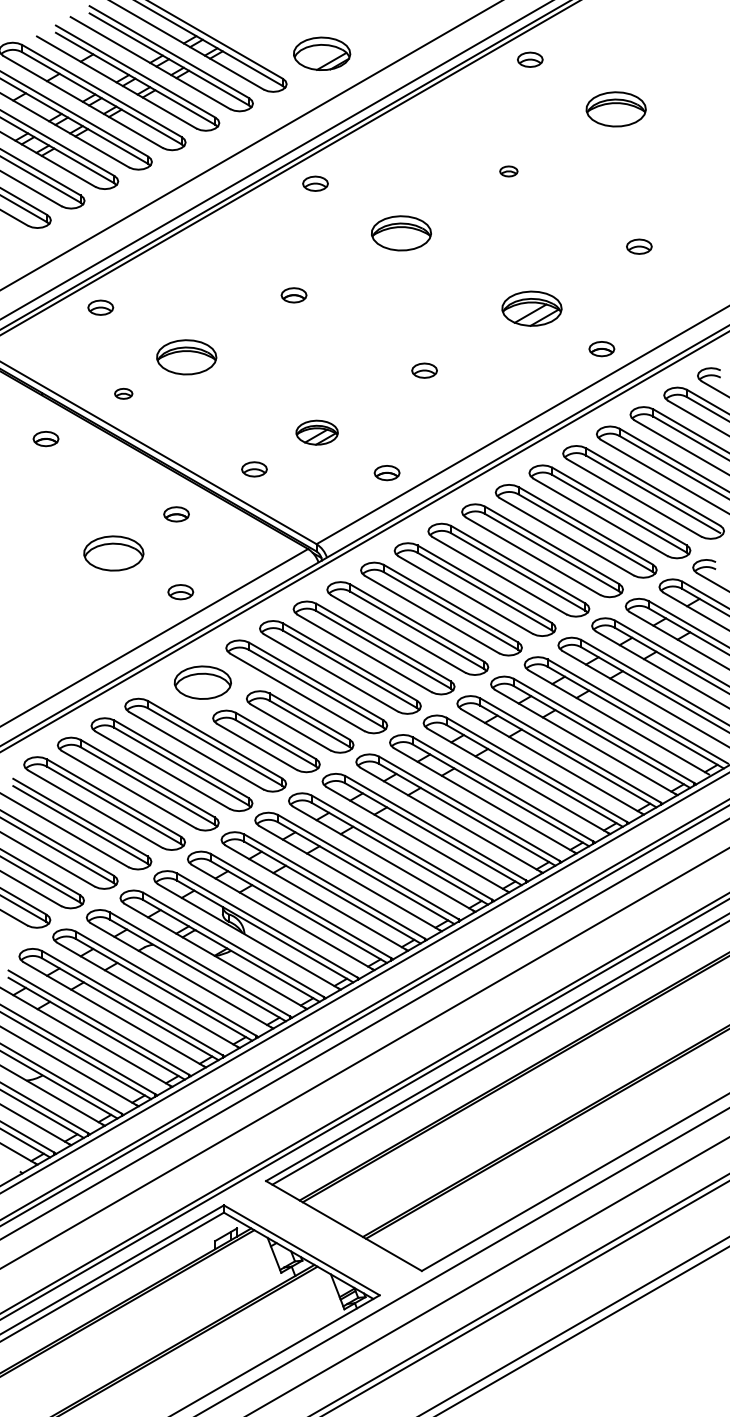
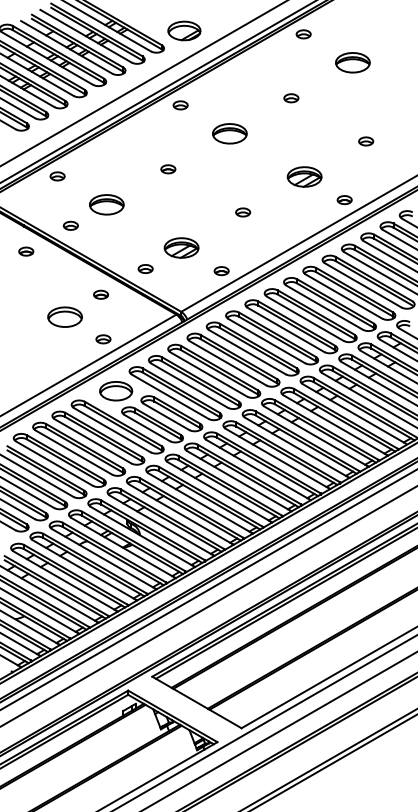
part: (509, 171) -> (291, 98), size x1.43
part: (123, 393) -> (70, 225), size x1.43
part: (316, 431) -> (181, 247), size x1.43

